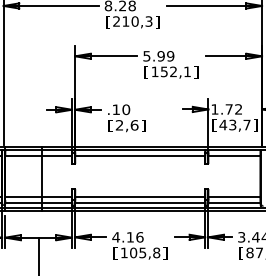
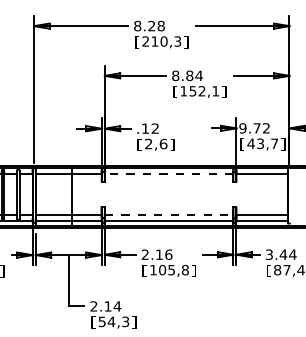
text: (158, 55) -> (187, 75), 5.99 -> 8.84
text: (126, 109) -> (155, 128), .10 -> .12
text: (214, 109) -> (242, 128), 1.72 -> 9.72
line: (139, 156) -> (168, 174), solid -> dashed
line: (140, 197) -> (169, 215), solid -> dashed
text: (116, 237) -> (145, 254), 4.16 -> 2.16

